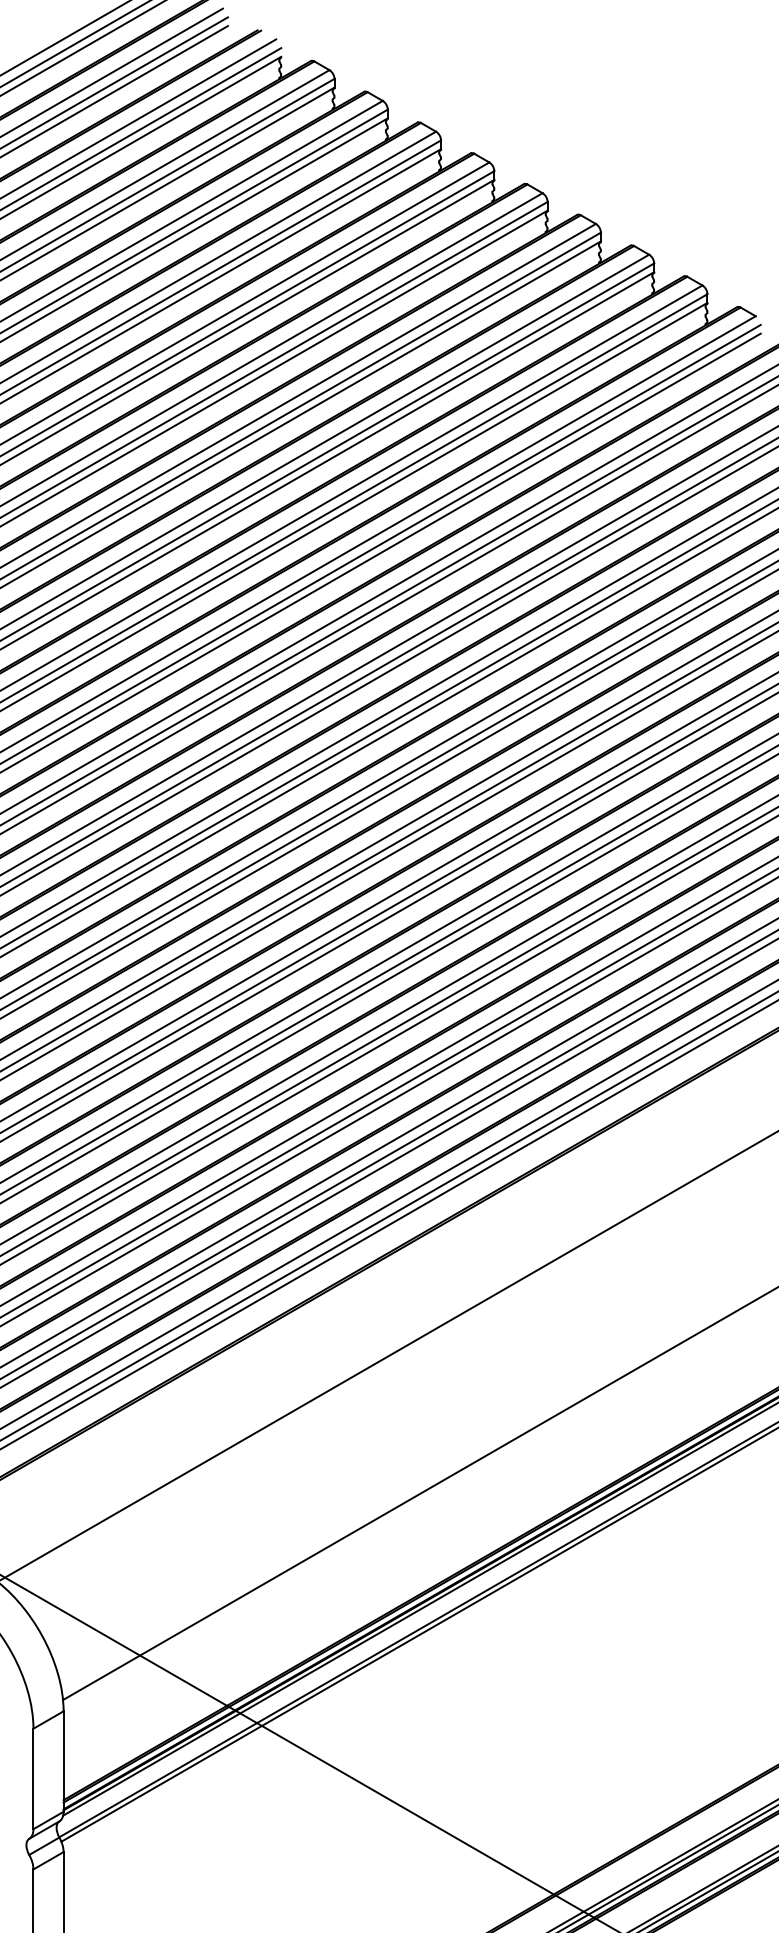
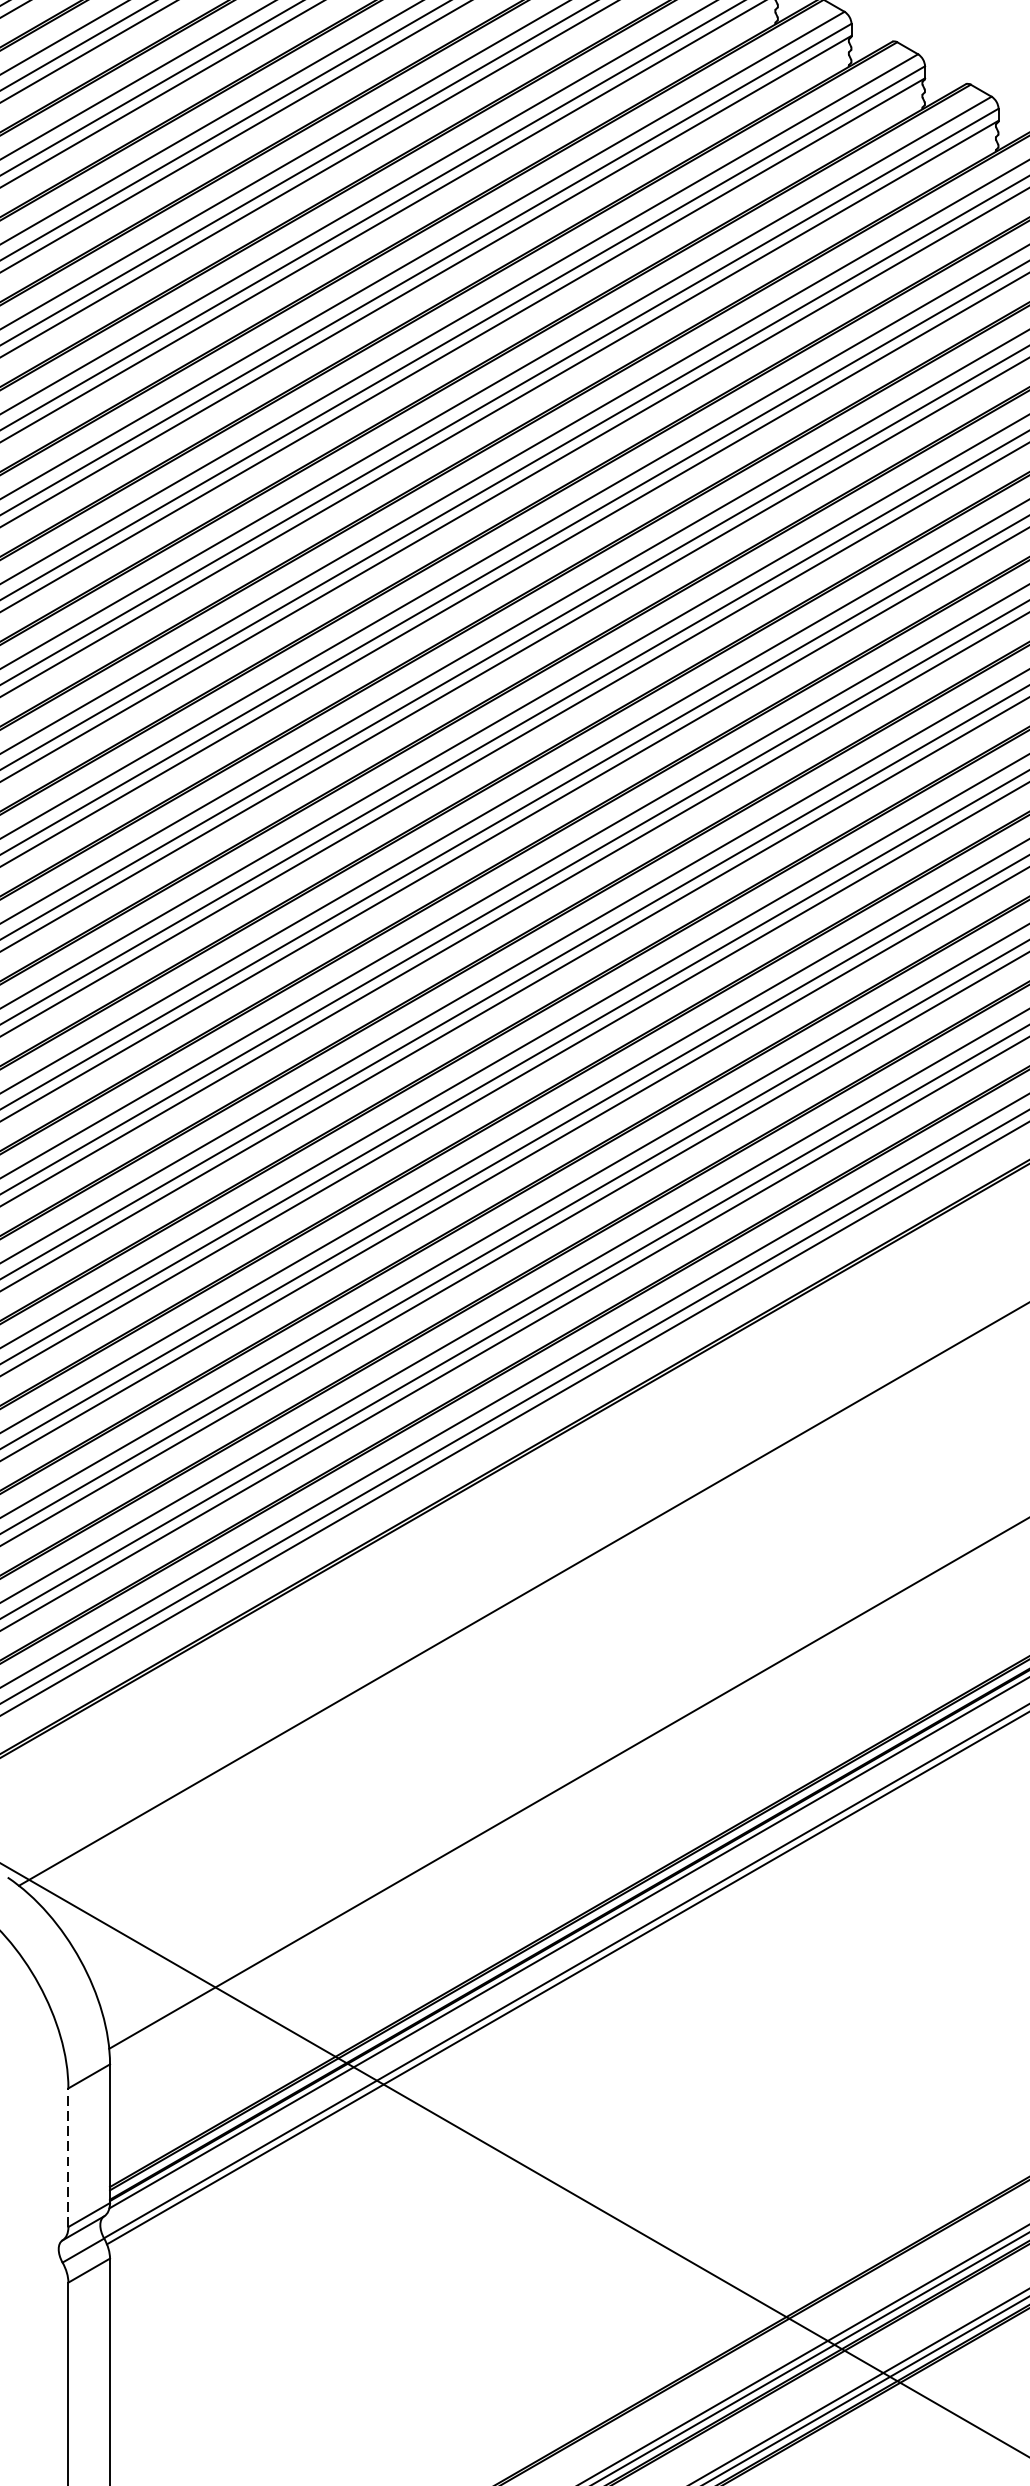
line: (33, 1778) -> (68, 2157), solid -> dashed

